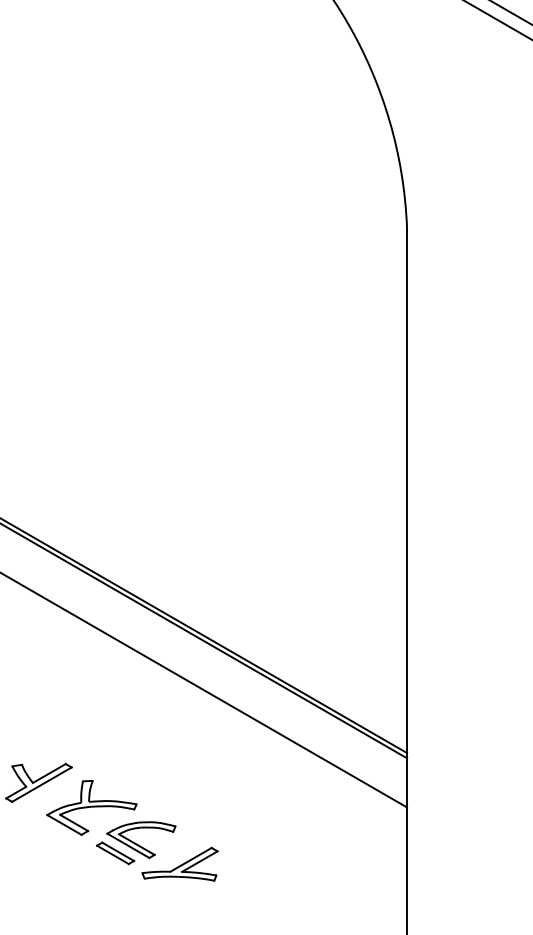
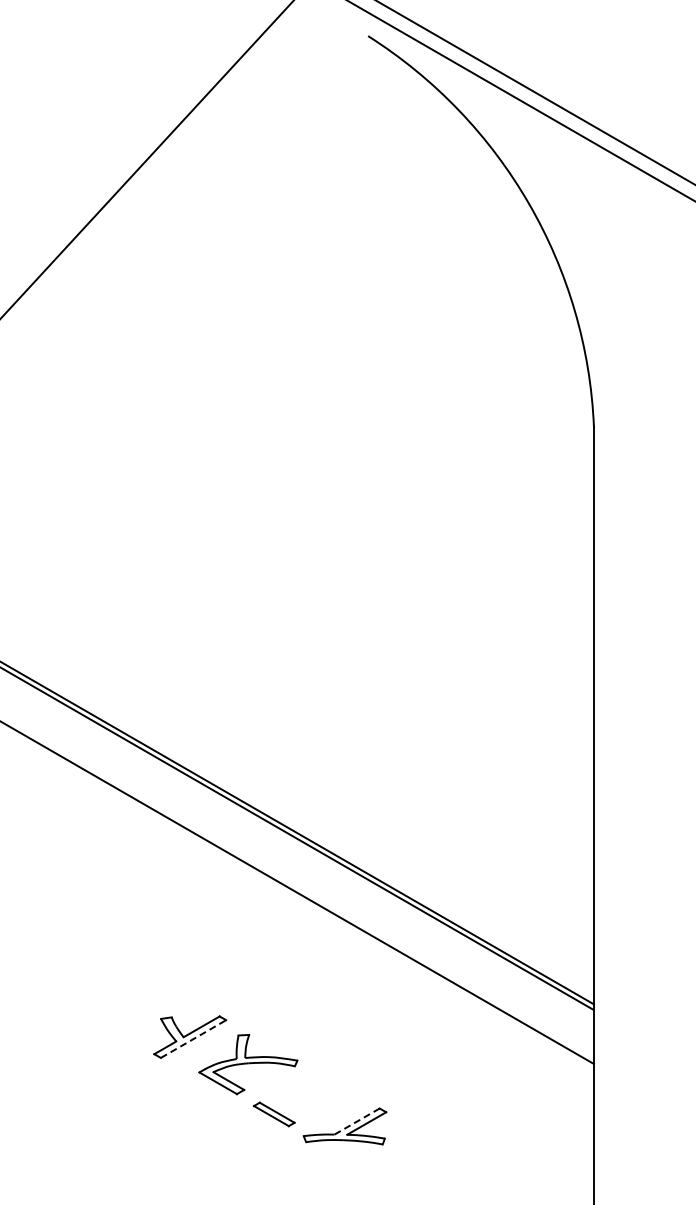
line: (41, 785) -> (193, 1039), solid -> dashed
part: (141, 839) -> (302, 1099), removed
line: (190, 859) -> (356, 1121), solid -> dashed

